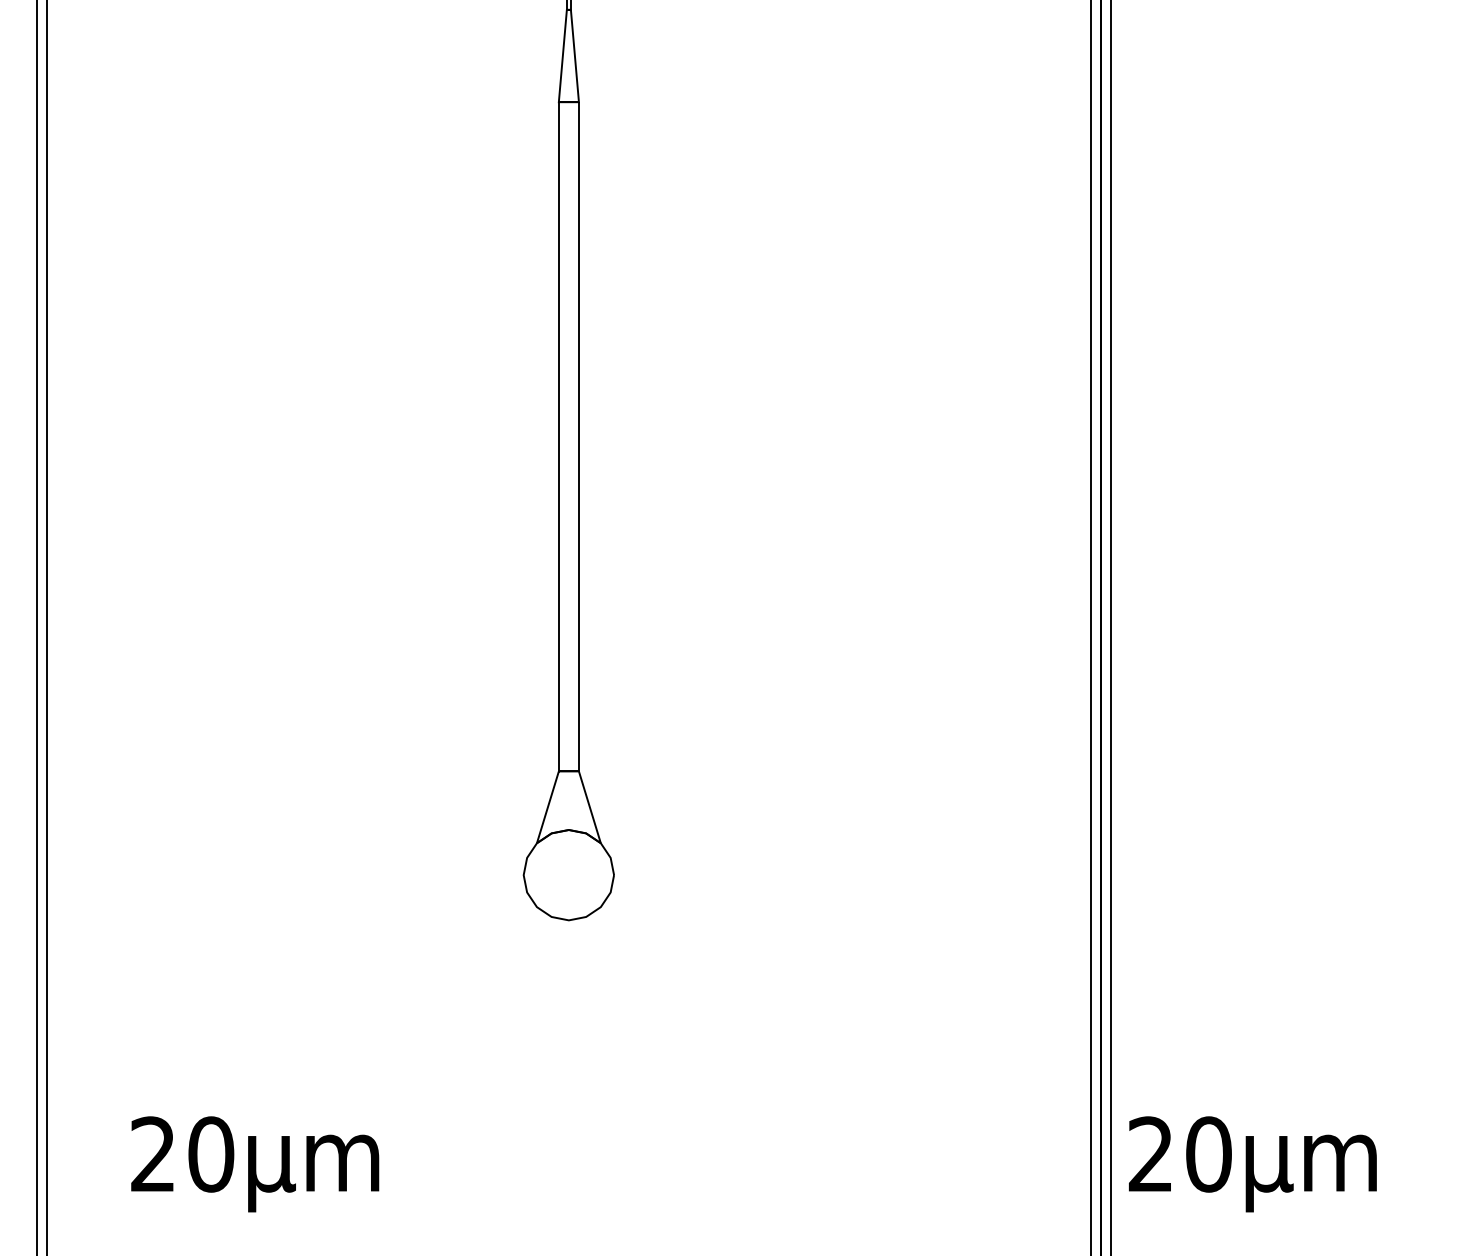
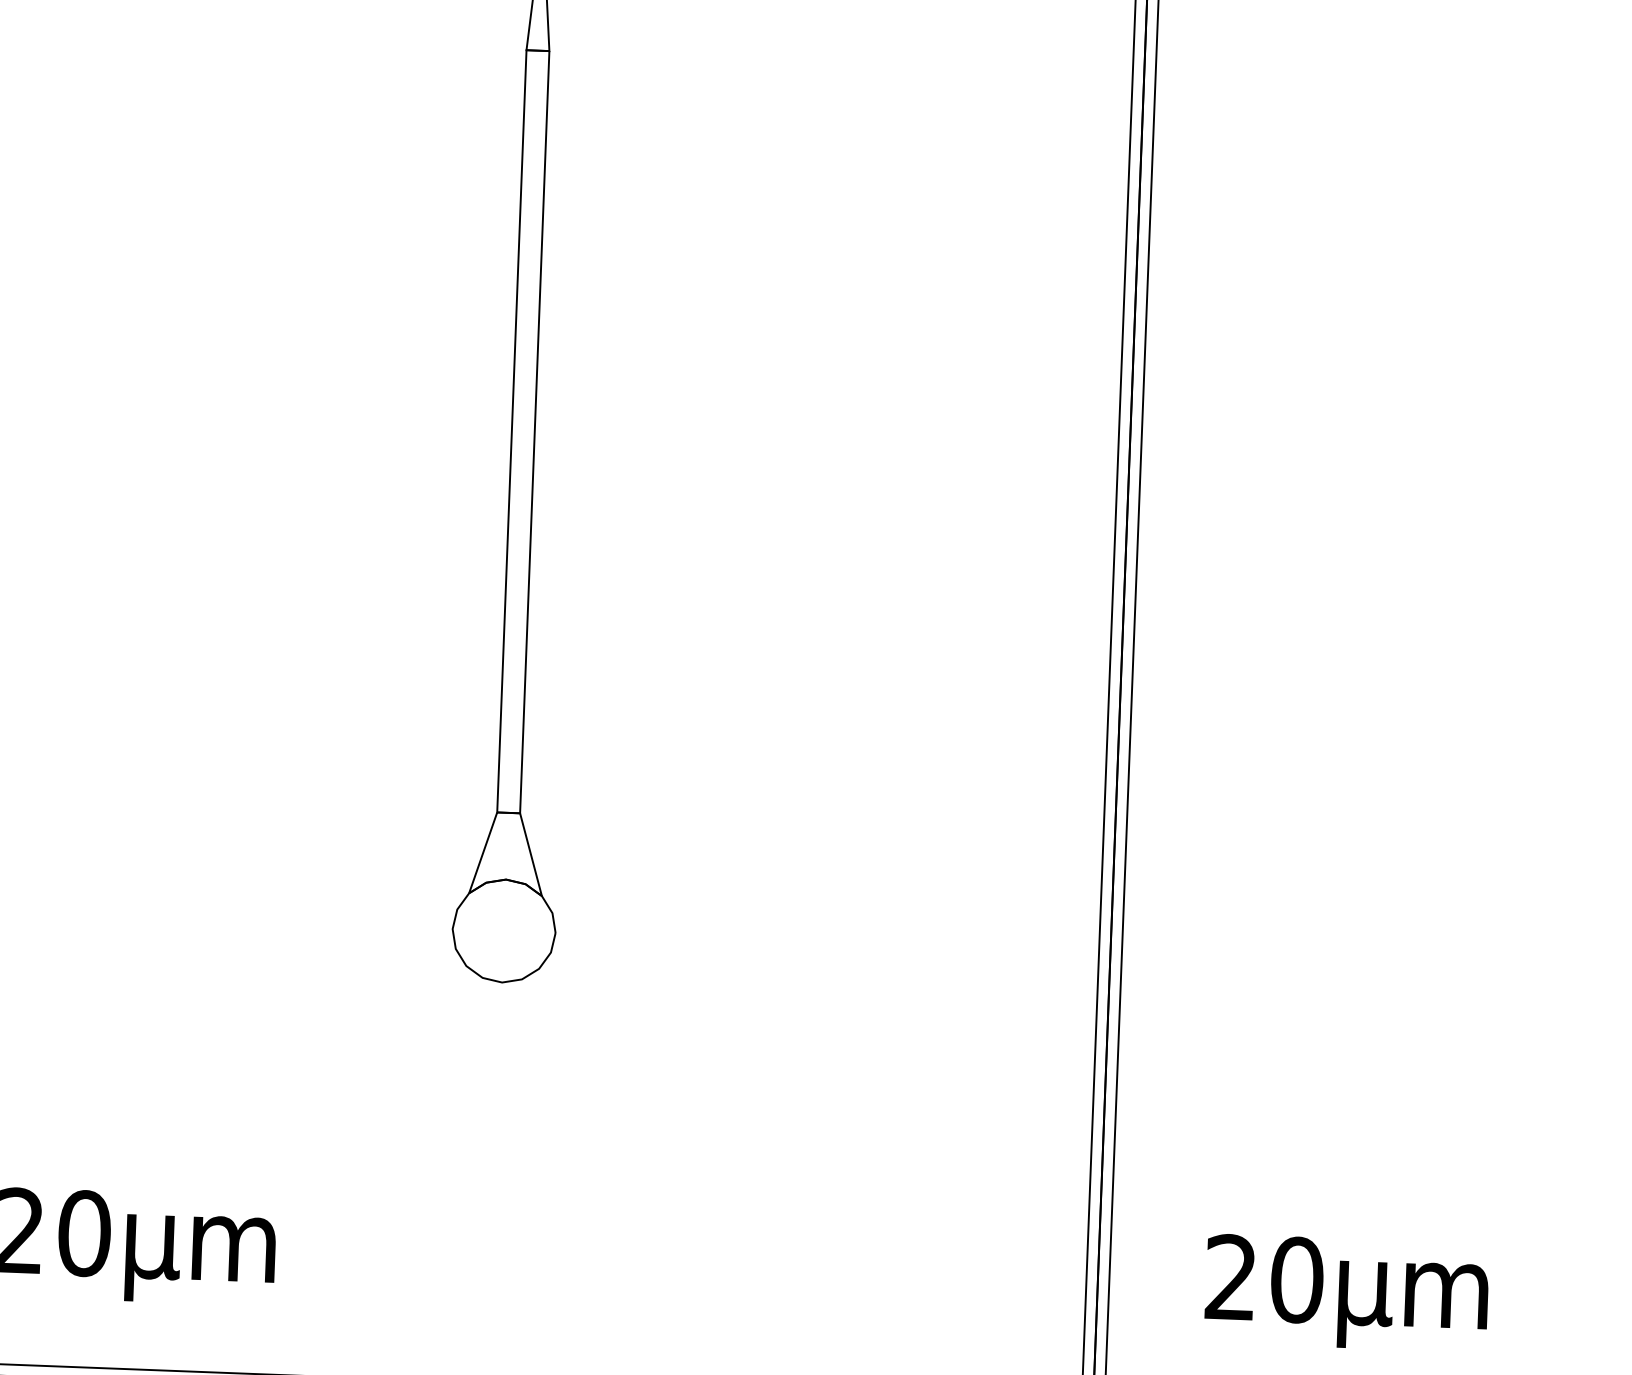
text: (1252, 1164) -> (1346, 1293), moved

